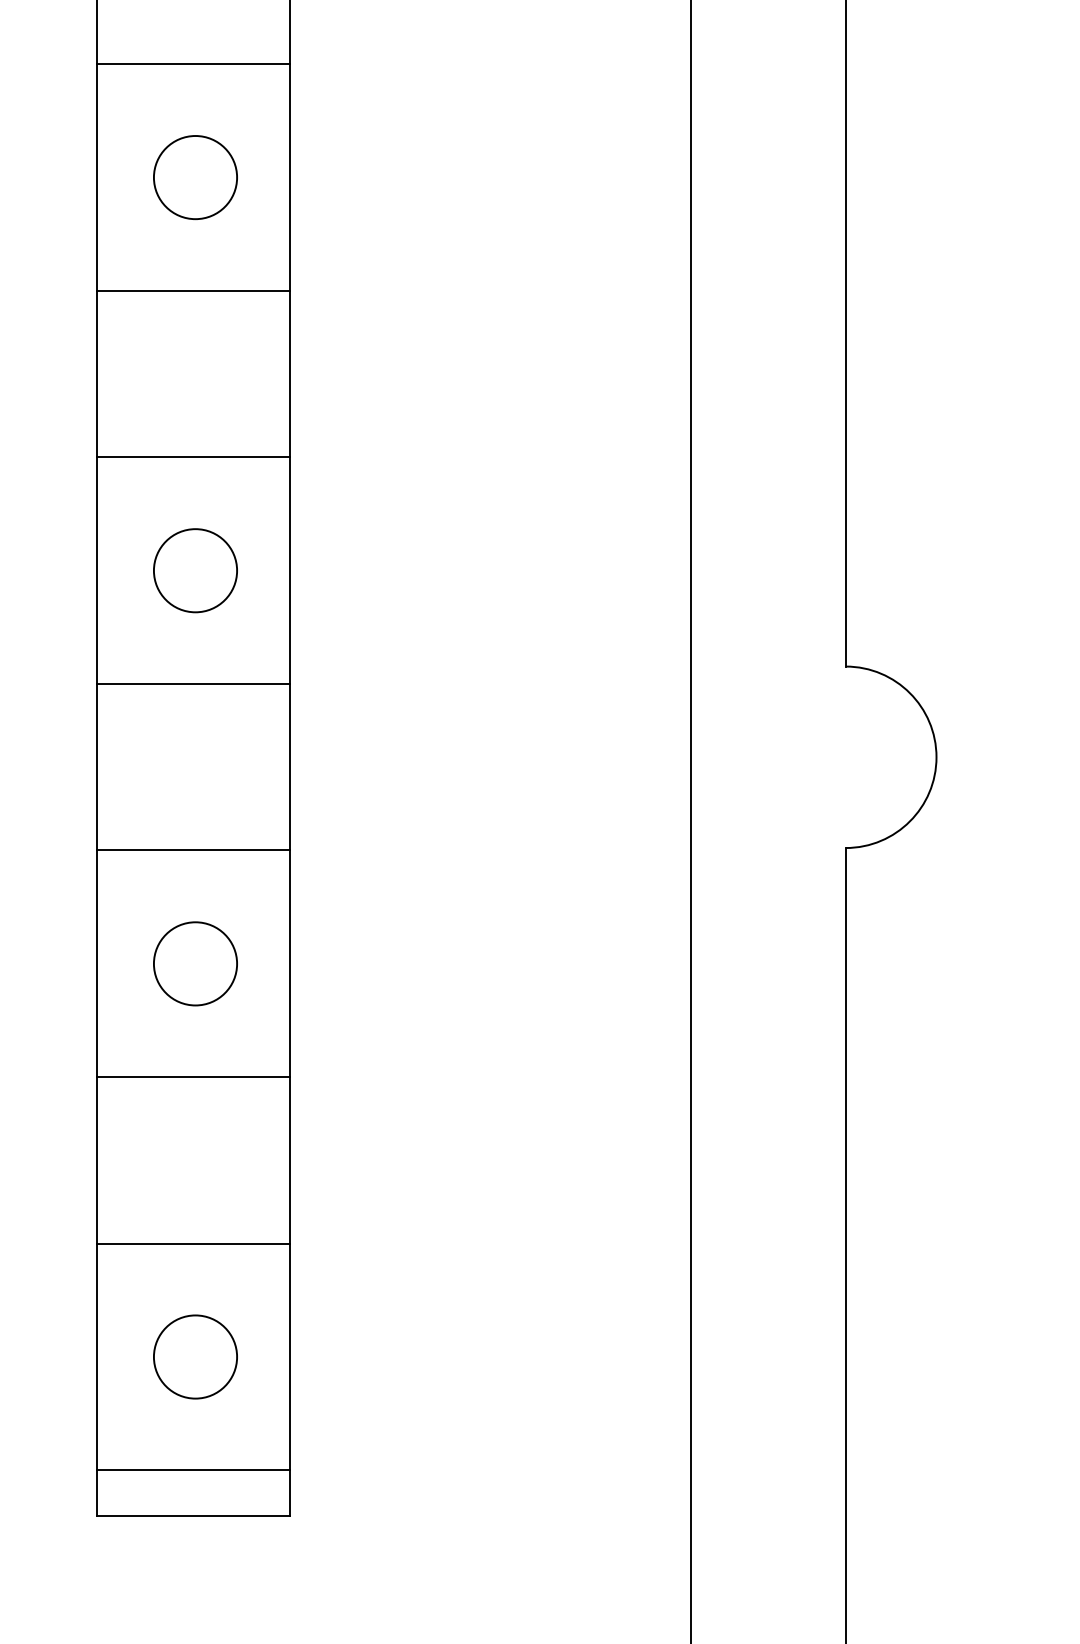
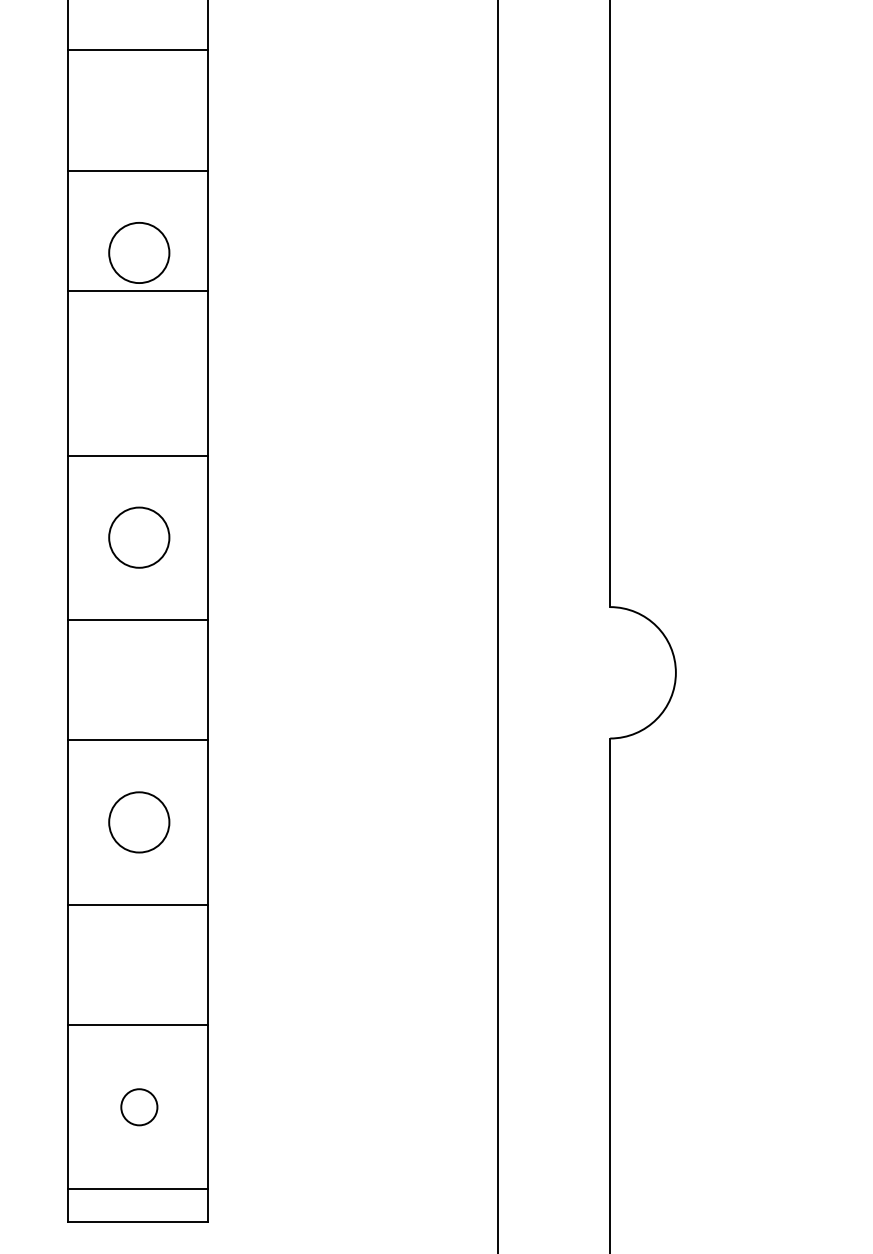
line: (193, 291) -> (137, 291), moved
circle: (195, 1357) -> (139, 1107), size x0.6

